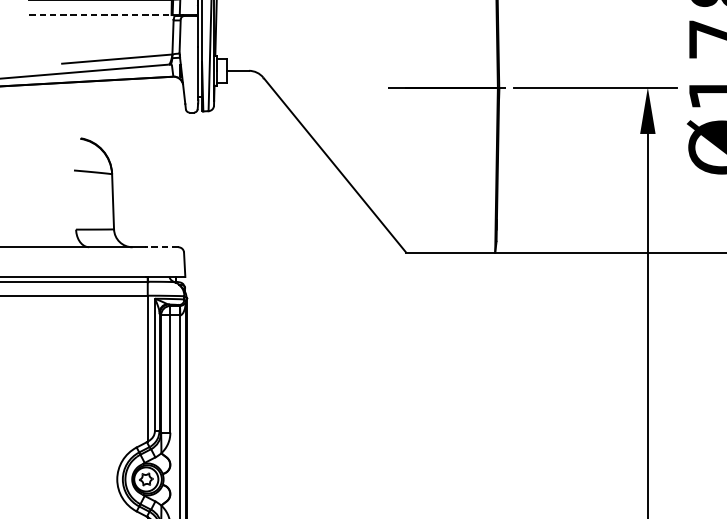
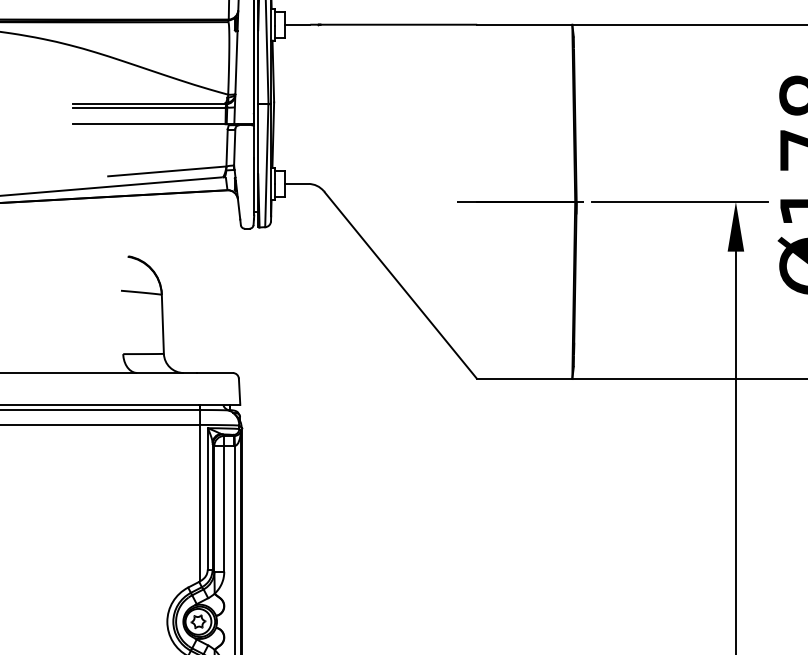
line: (100, 15) -> (149, 124), dashed -> solid
line: (162, 247) -> (215, 373), dashed -> solid

